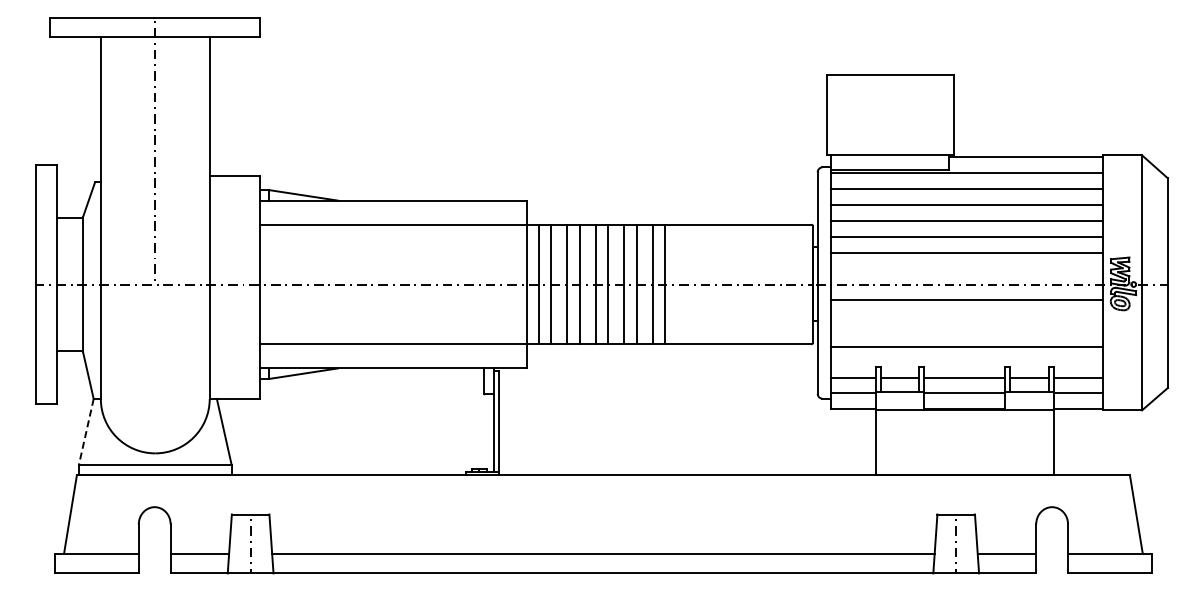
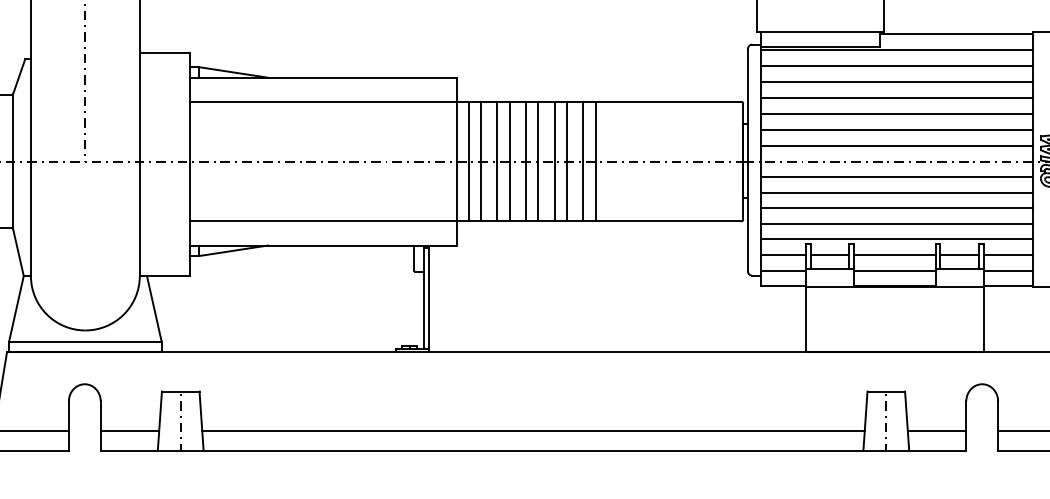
line: (967, 268) -> (897, 145), added
line: (967, 315) -> (897, 192), added
line: (967, 331) -> (897, 208), added
line: (967, 362) -> (897, 239), added
line: (86, 431) -> (16, 308), dashed -> solid

